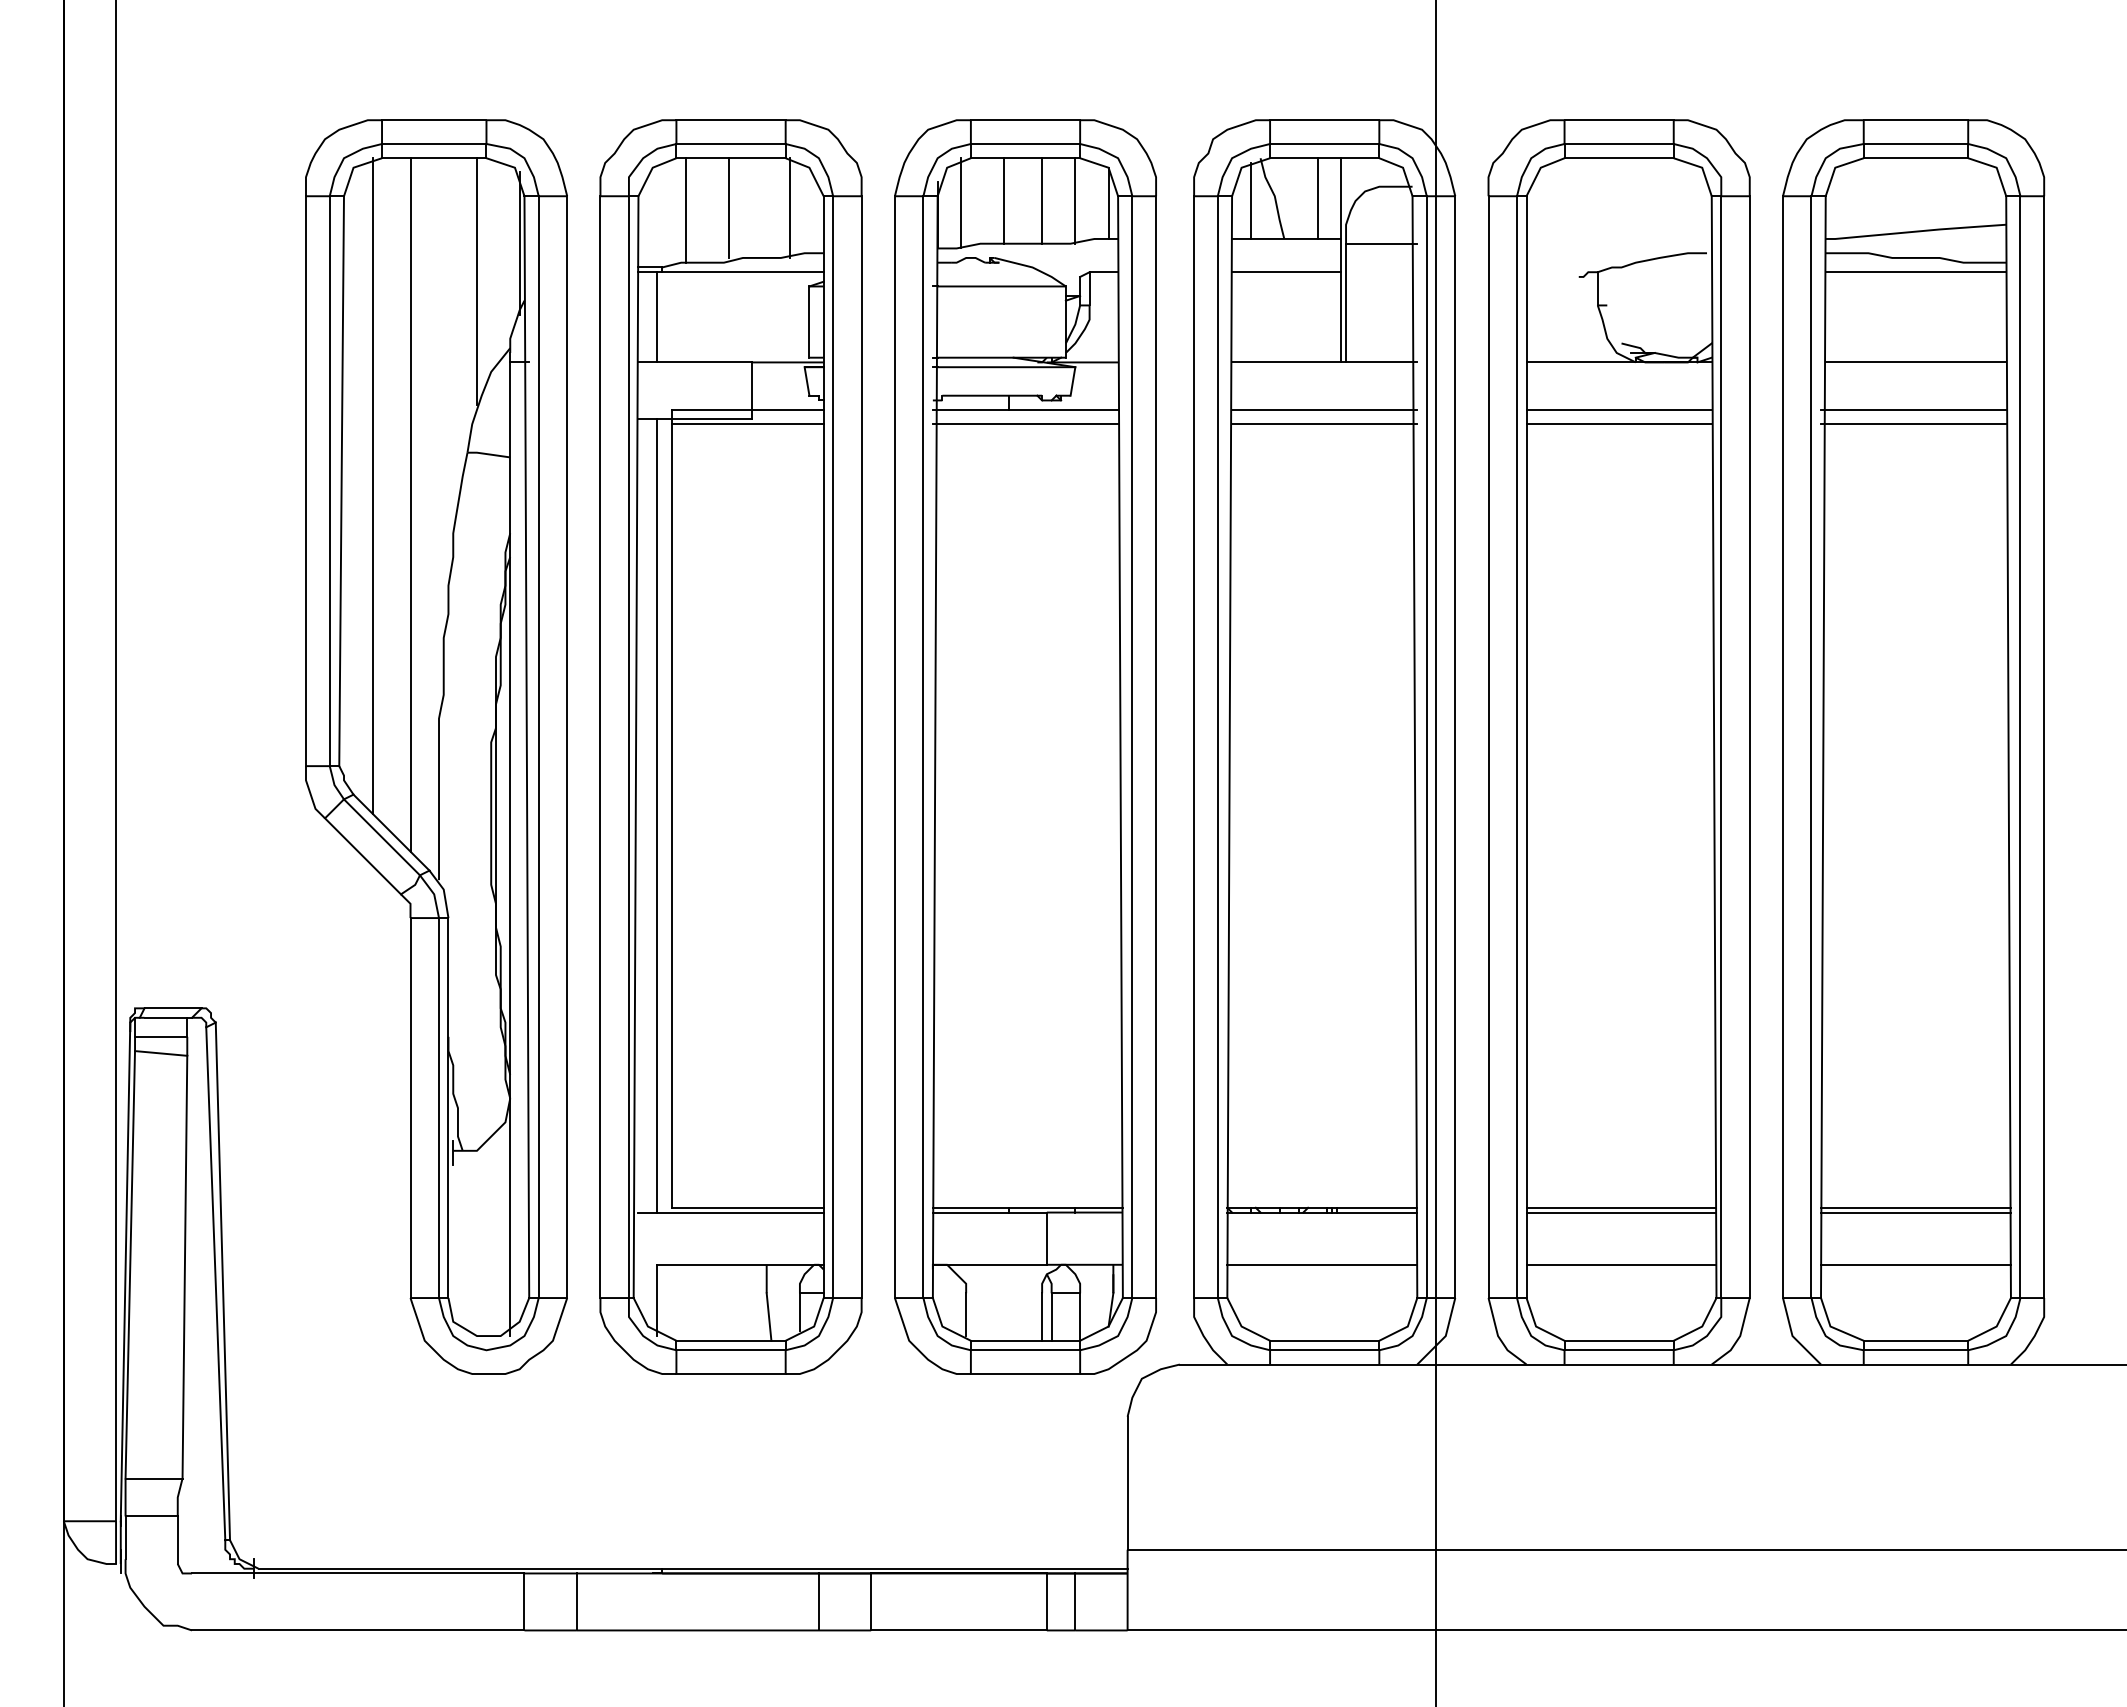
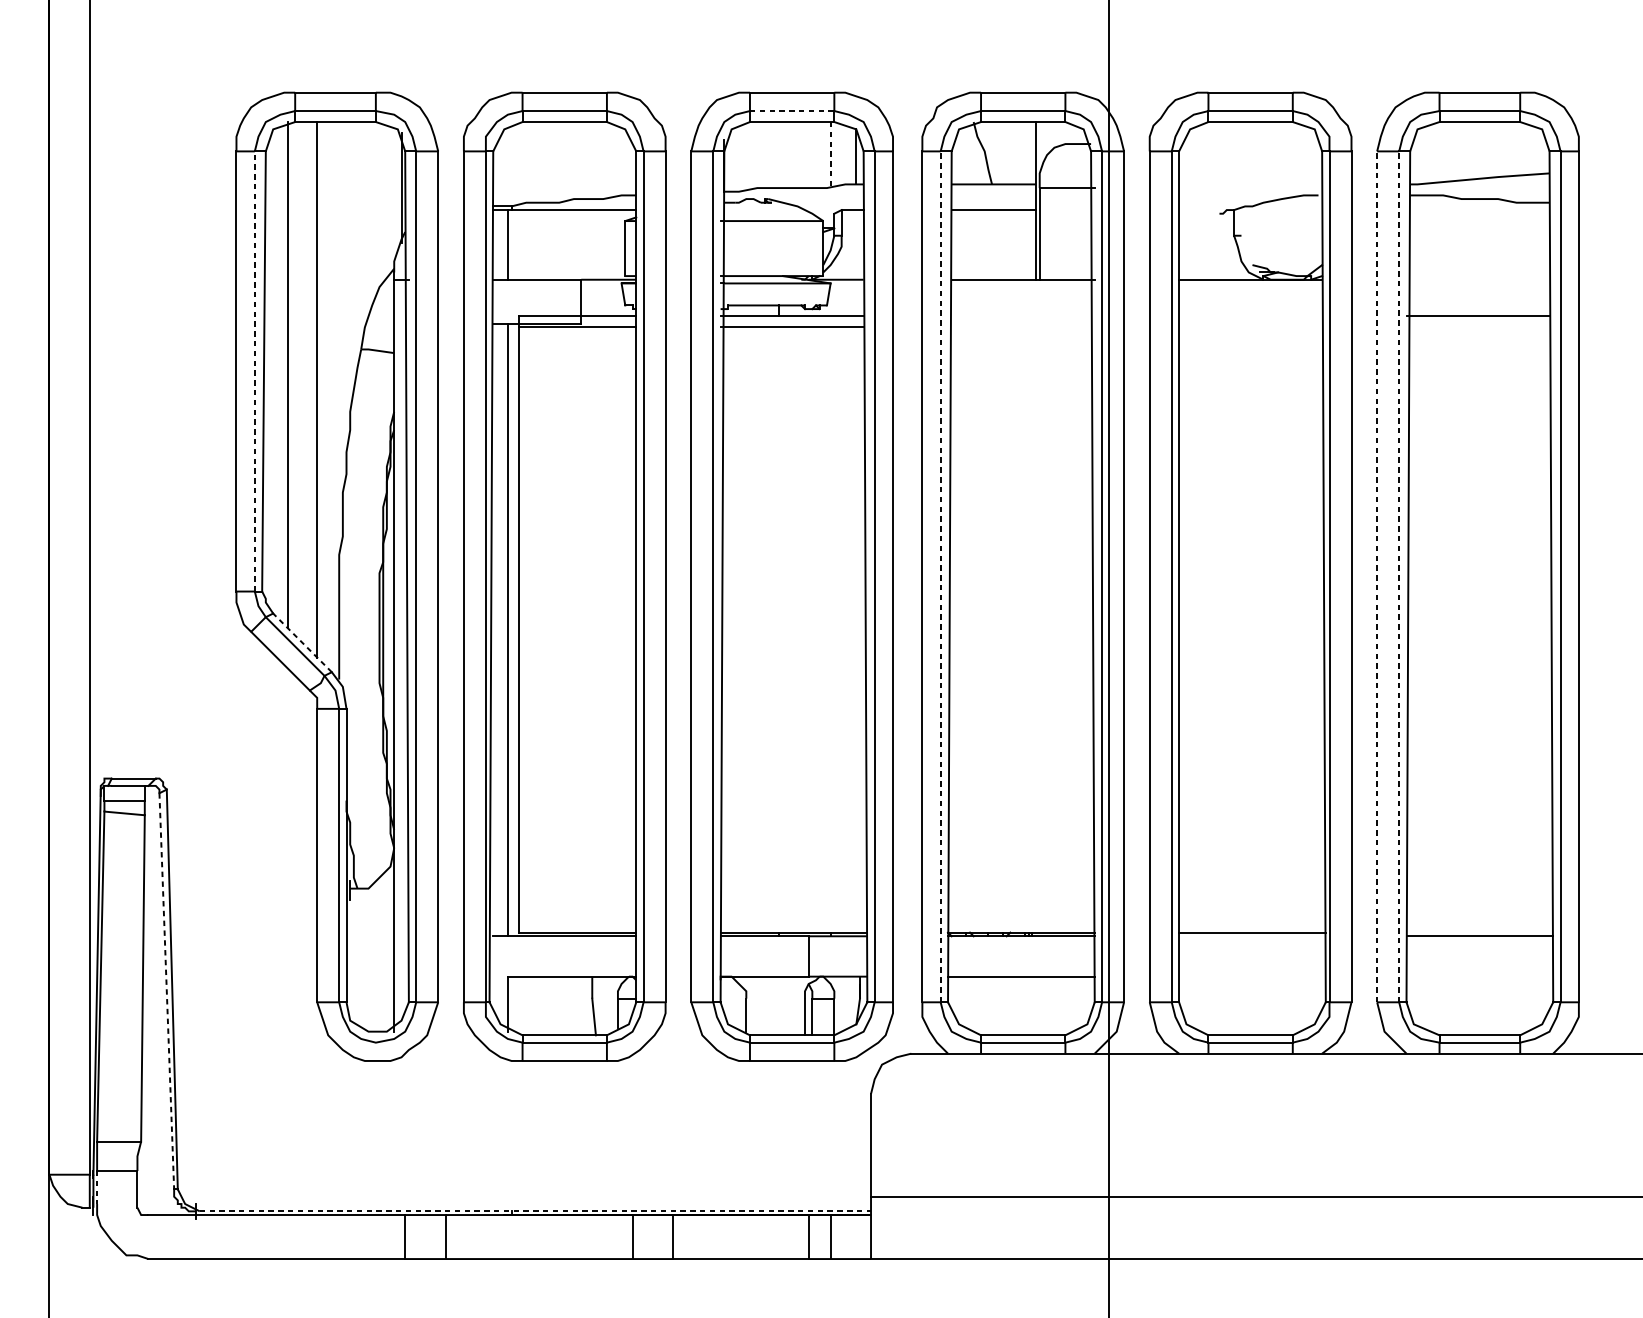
line: (1025, 143) -> (792, 110), solid -> dashed
line: (1317, 198) -> (1017, 153), removed
line: (1004, 200) -> (775, 154), removed
line: (1042, 200) -> (805, 154), removed
line: (1075, 200) -> (830, 154), solid -> dashed
line: (1251, 200) -> (966, 154), removed
line: (961, 203) -> (742, 157), removed
line: (728, 207) -> (562, 160), removed
line: (790, 207) -> (610, 160), removed
line: (685, 210) -> (529, 162), removed
line: (1915, 272) -> (1479, 210), removed
line: (476, 281) -> (368, 217), removed
line: (1915, 362) -> (1479, 279), removed
line: (1324, 409) -> (1023, 316), removed
line: (1618, 409) -> (1250, 316), removed
line: (1324, 424) -> (1023, 327), removed
line: (1618, 424) -> (1250, 327), removed
line: (1913, 424) -> (1477, 327), removed
line: (329, 481) -> (254, 371), solid -> dashed
line: (1217, 747) -> (940, 577), solid -> dashed
line: (1782, 747) -> (1376, 577), solid -> dashed
line: (1811, 747) -> (1399, 577), solid -> dashed
line: (391, 832) -> (302, 642), solid -> dashed
line: (1915, 1207) -> (1479, 932), removed
line: (1621, 1212) -> (1252, 936), removed
line: (1621, 1264) -> (1252, 976), removed
line: (1915, 1264) -> (1479, 976), removed
line: (215, 1283) -> (166, 991), solid -> dashed
line: (125, 1538) -> (97, 1188), solid -> dashed
line: (693, 1568) -> (535, 1211), solid -> dashed

